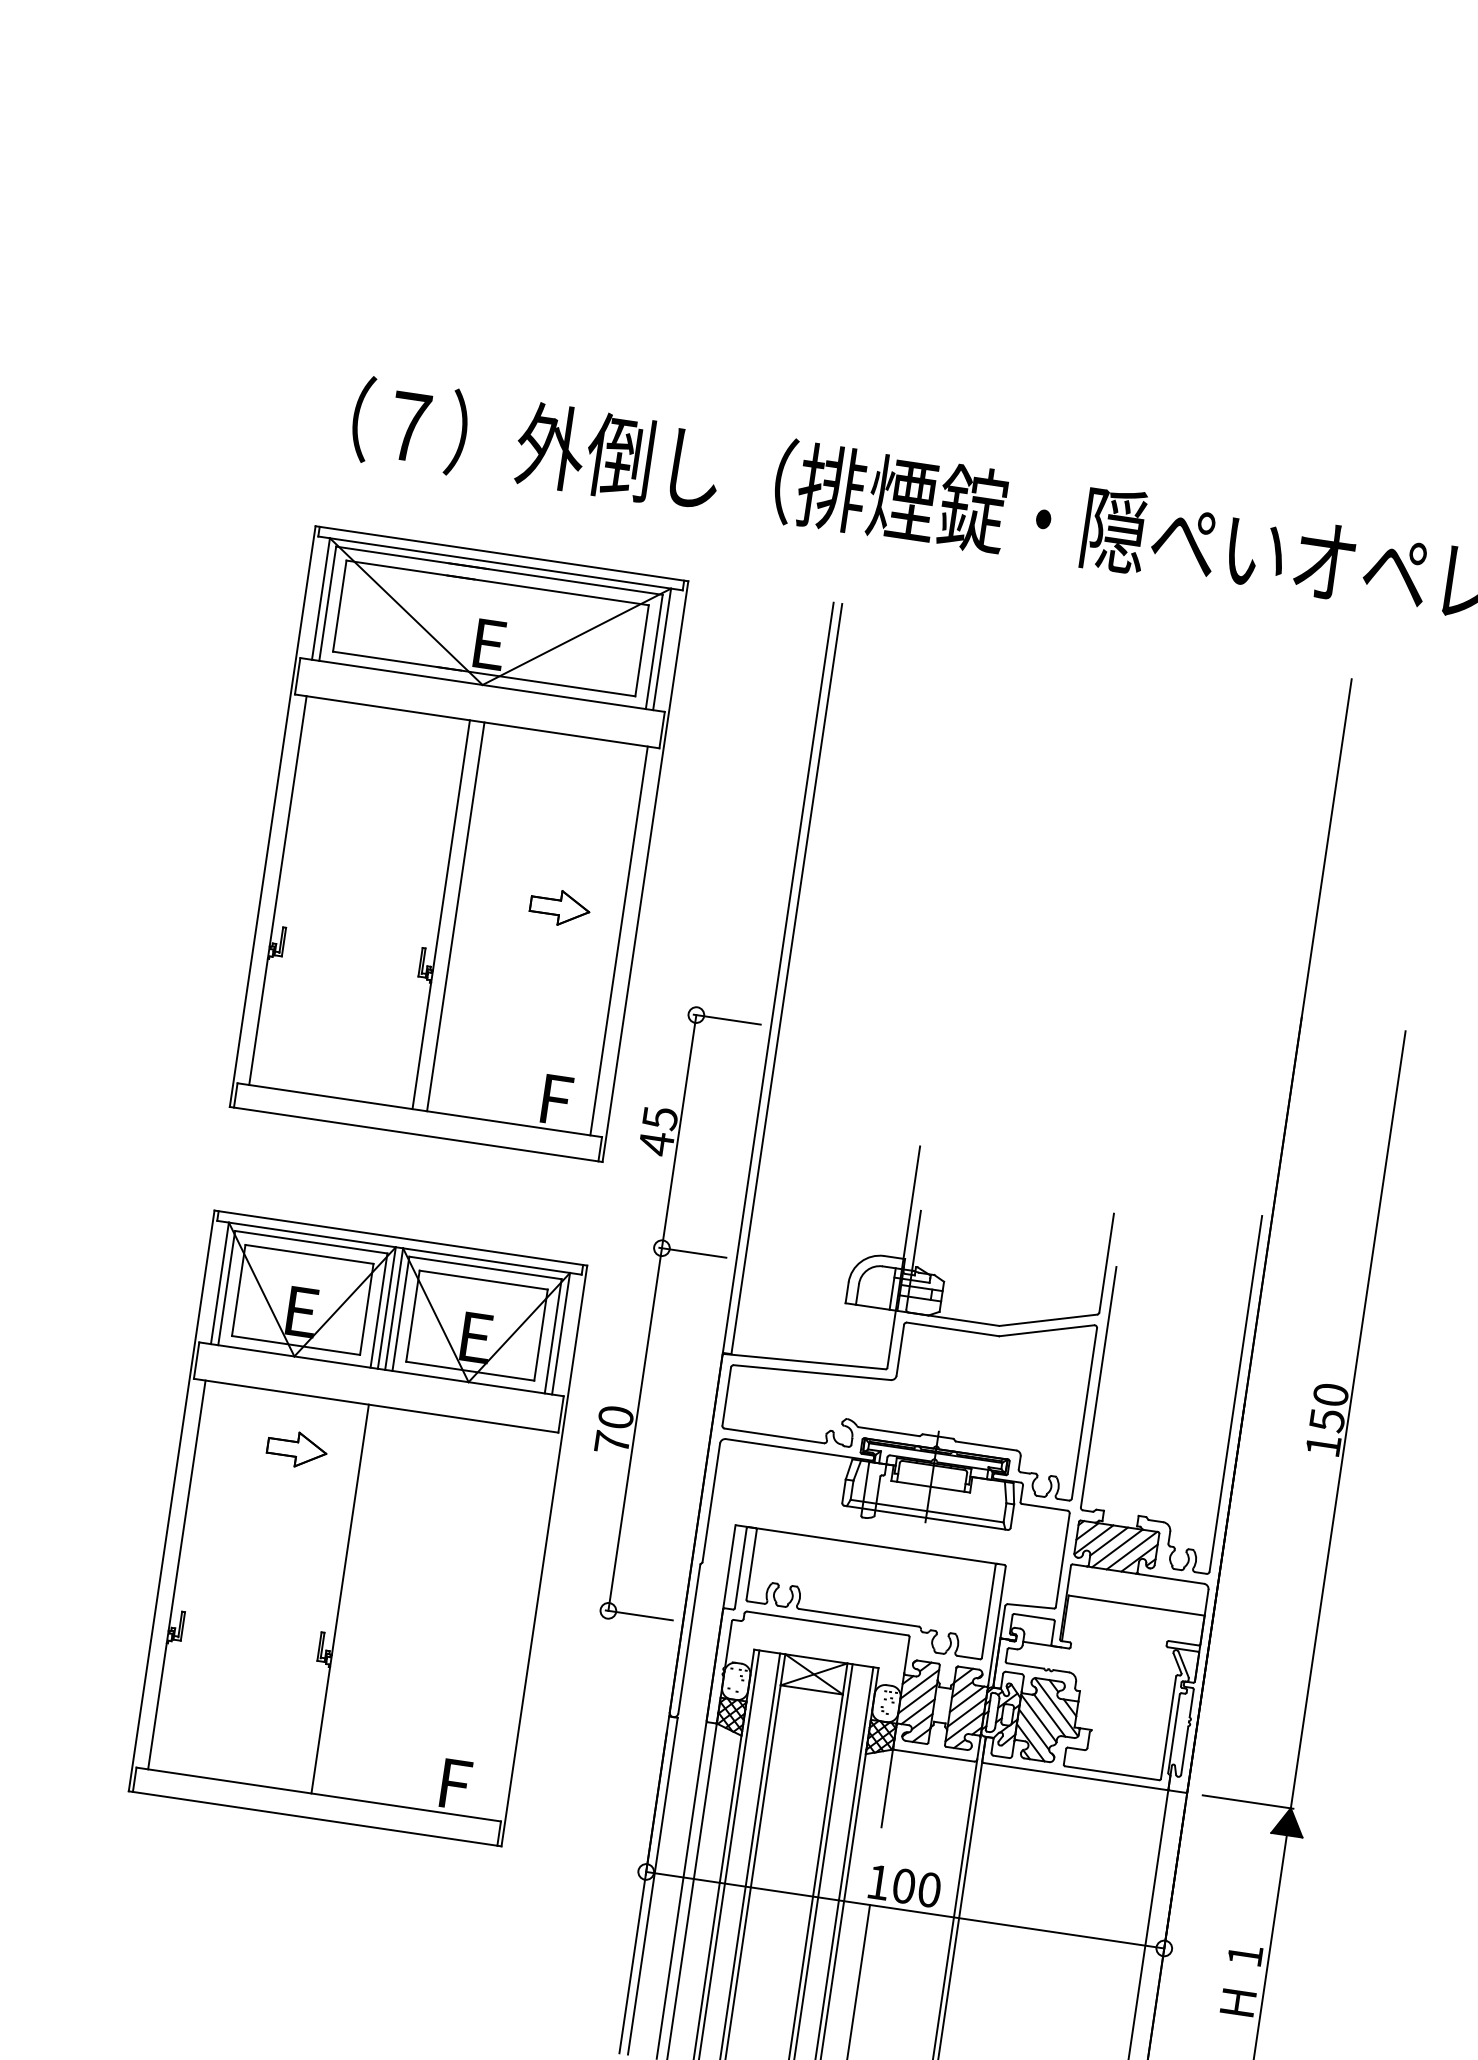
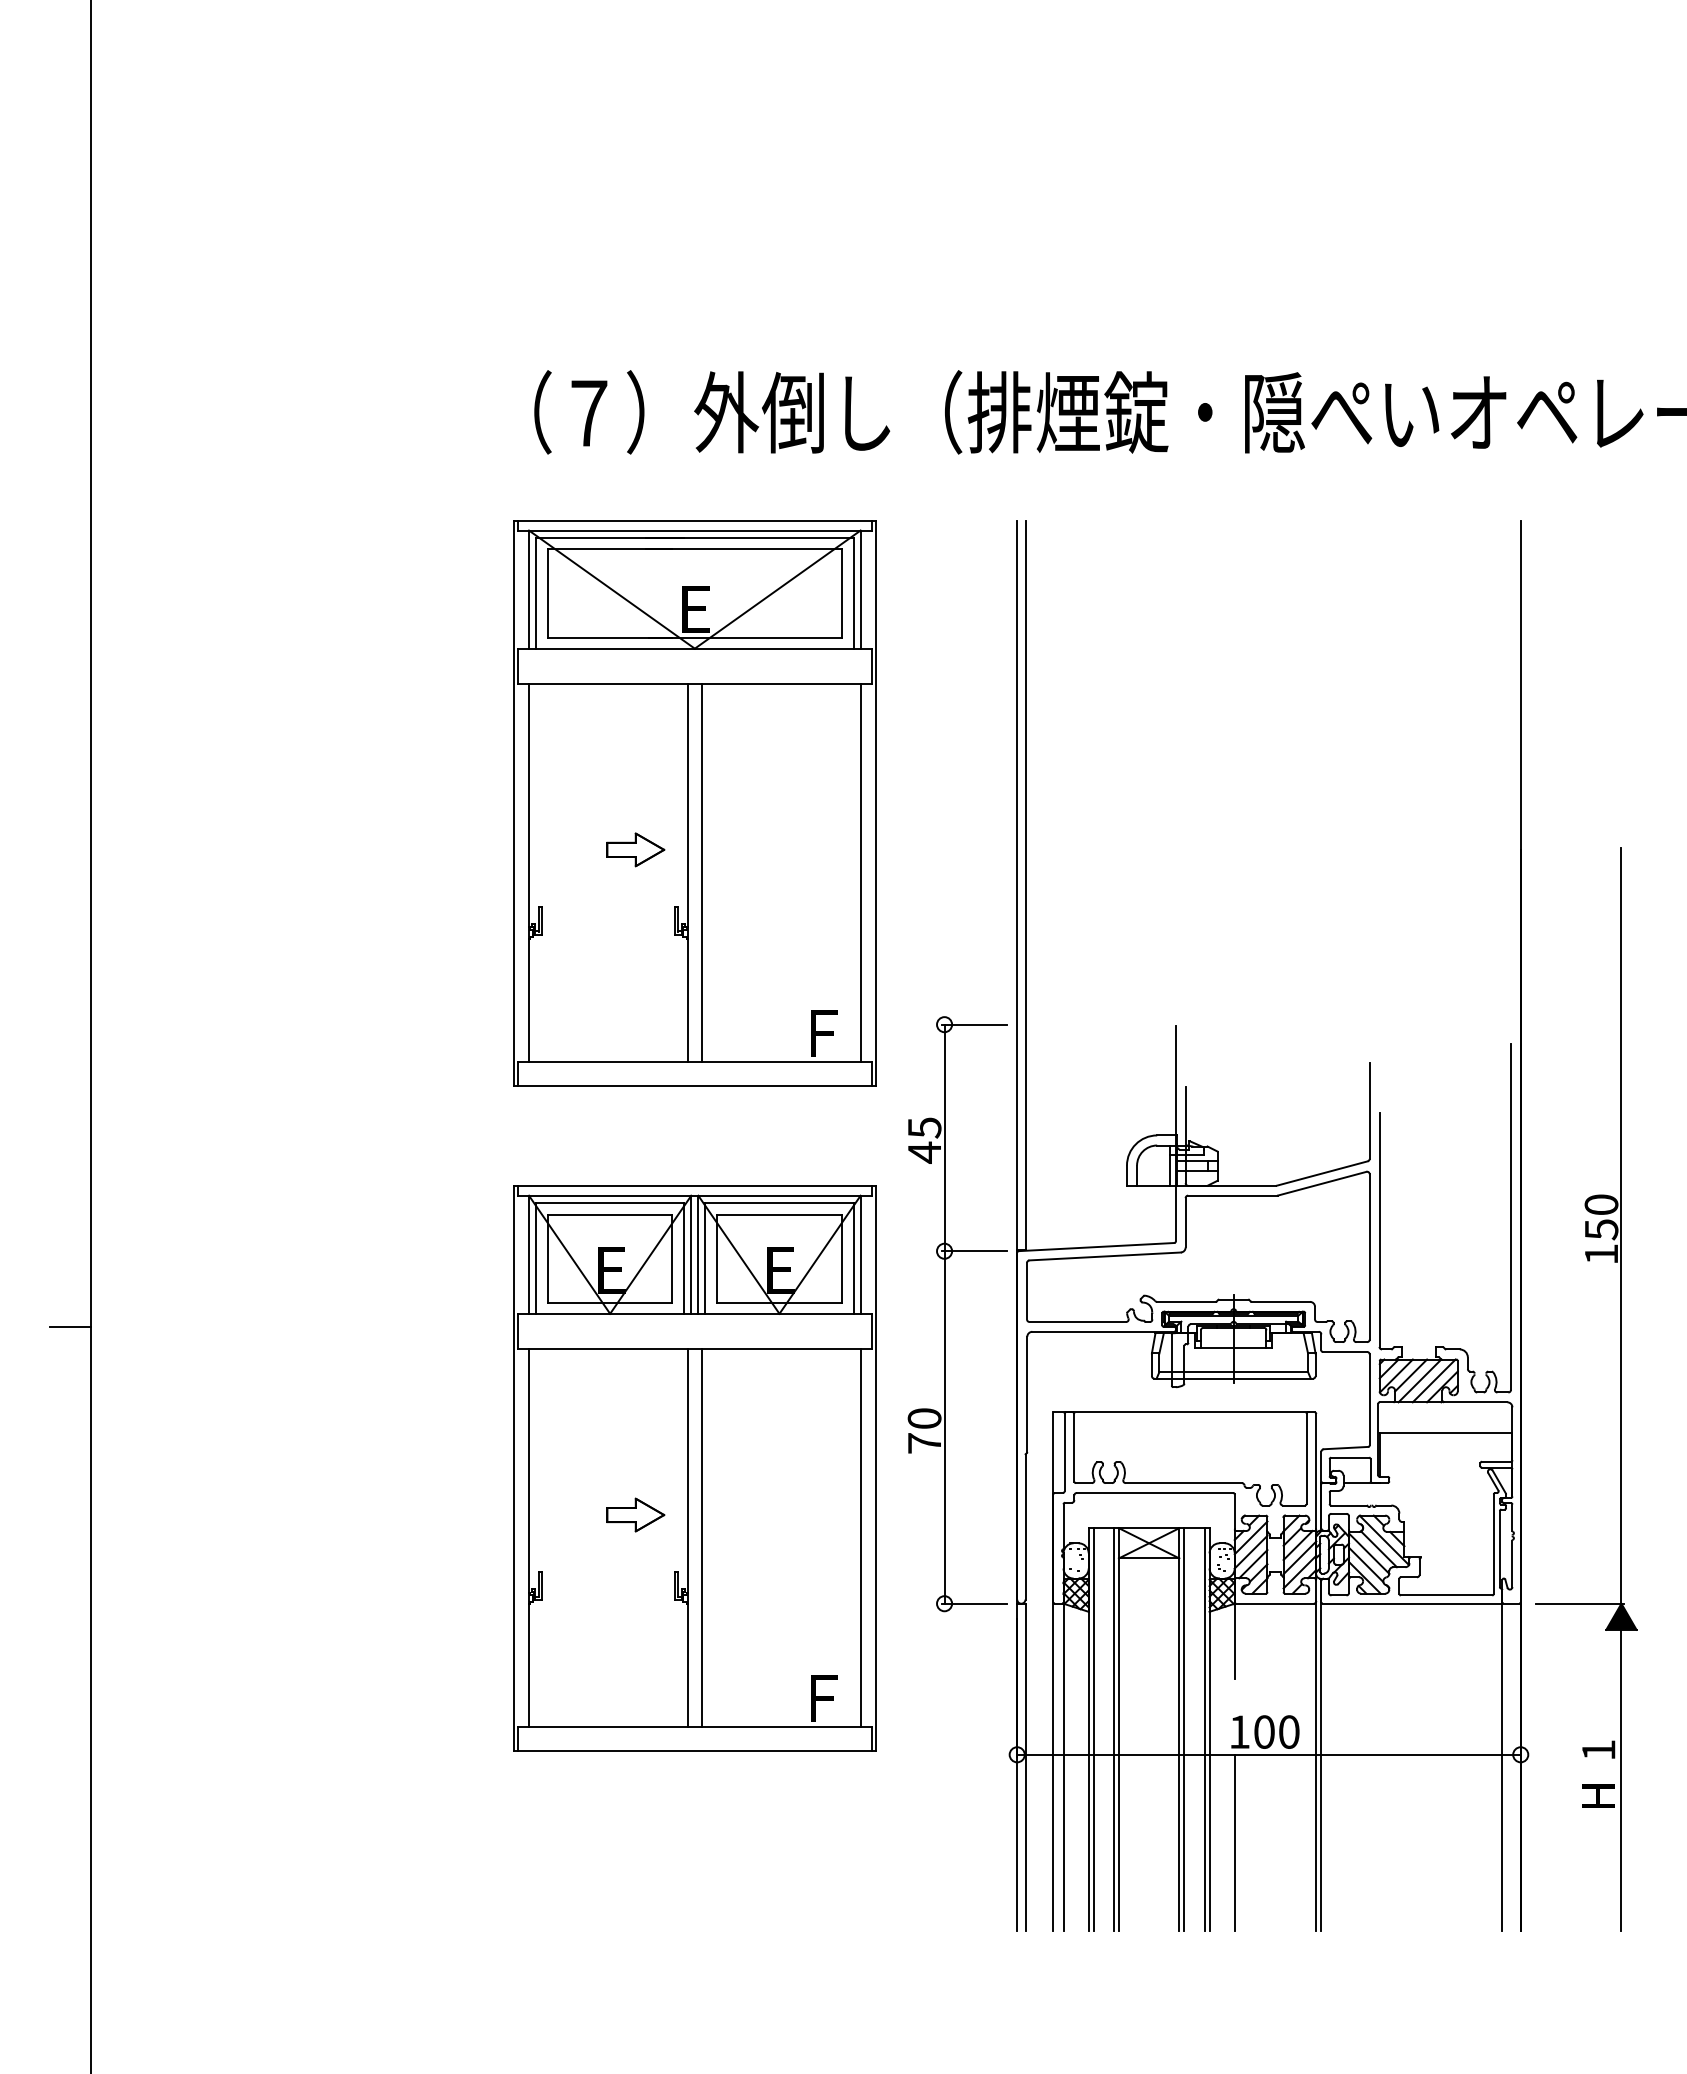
part: (559, 907) -> (635, 849), moved
part: (653, 1313) -> (945, 1314), moved
part: (296, 1448) -> (635, 1514), moved
line: (354, 1601) -> (701, 1538), added
line: (517, 1625) -> (860, 1538), added

